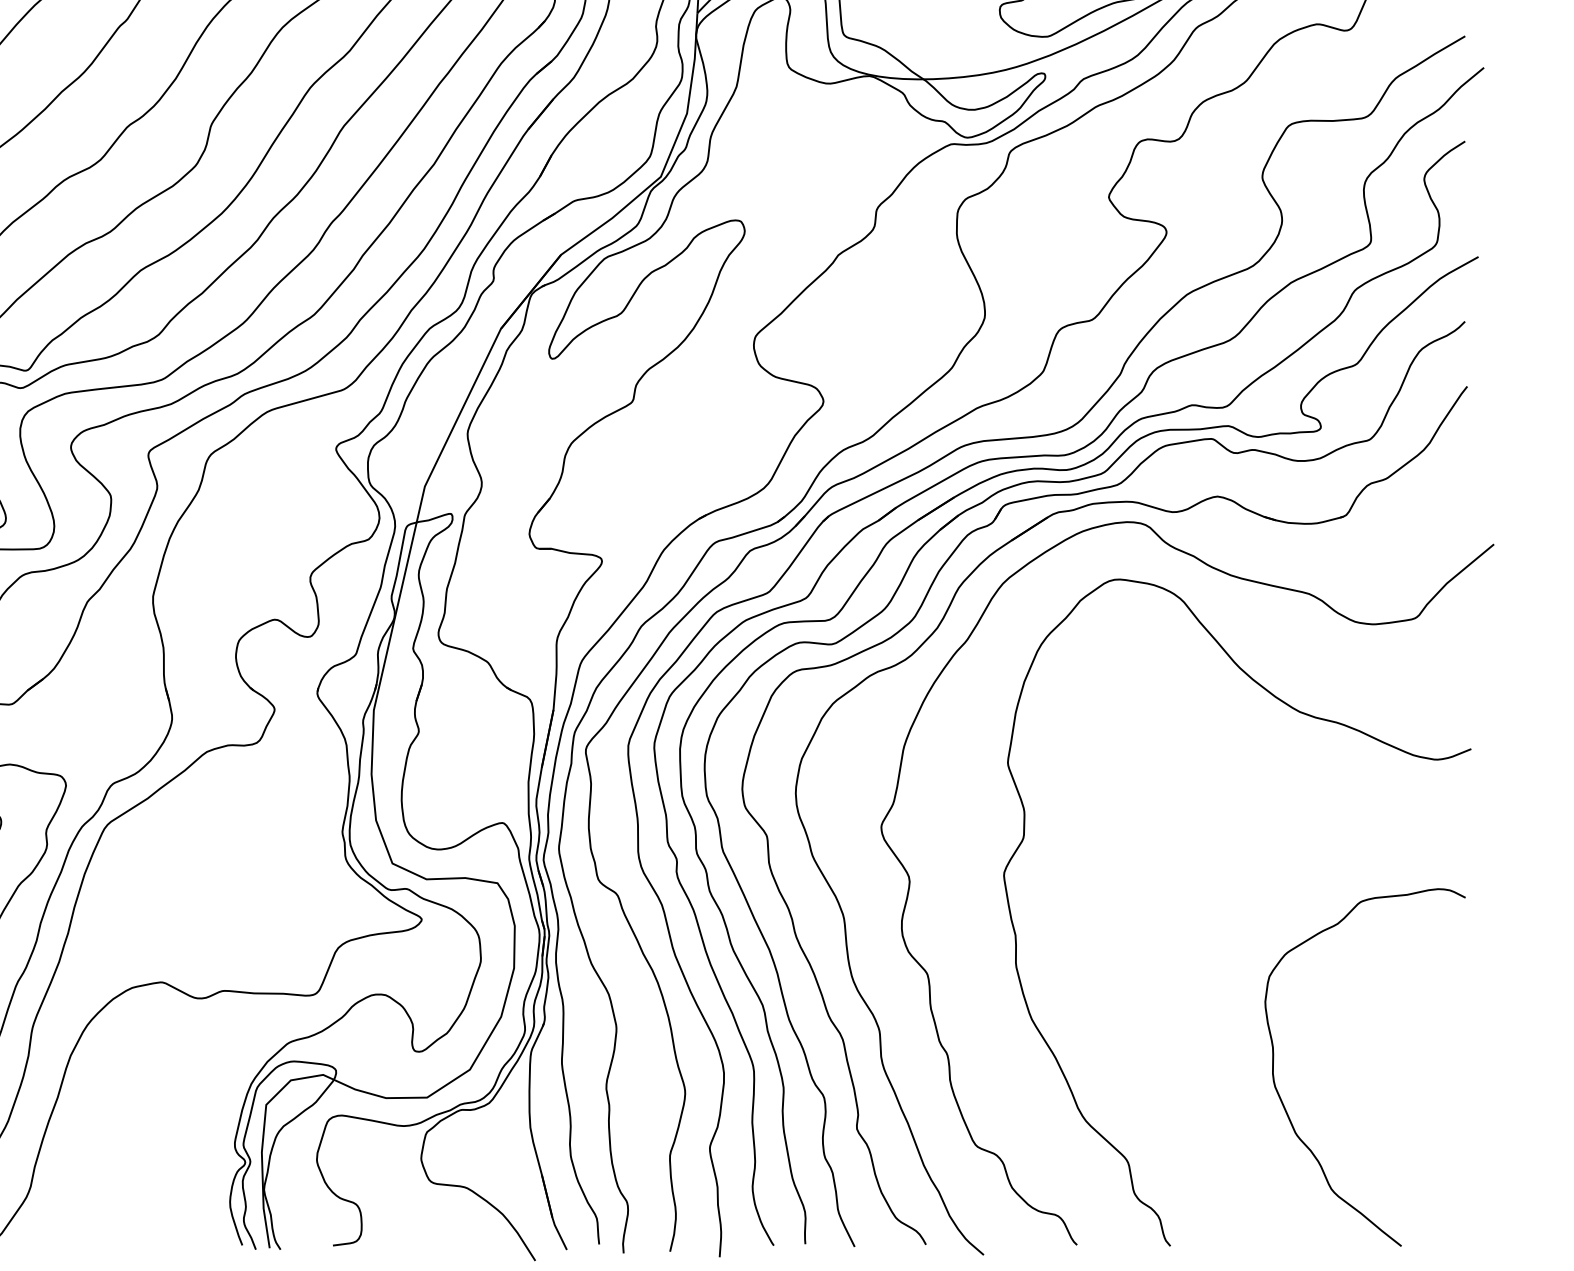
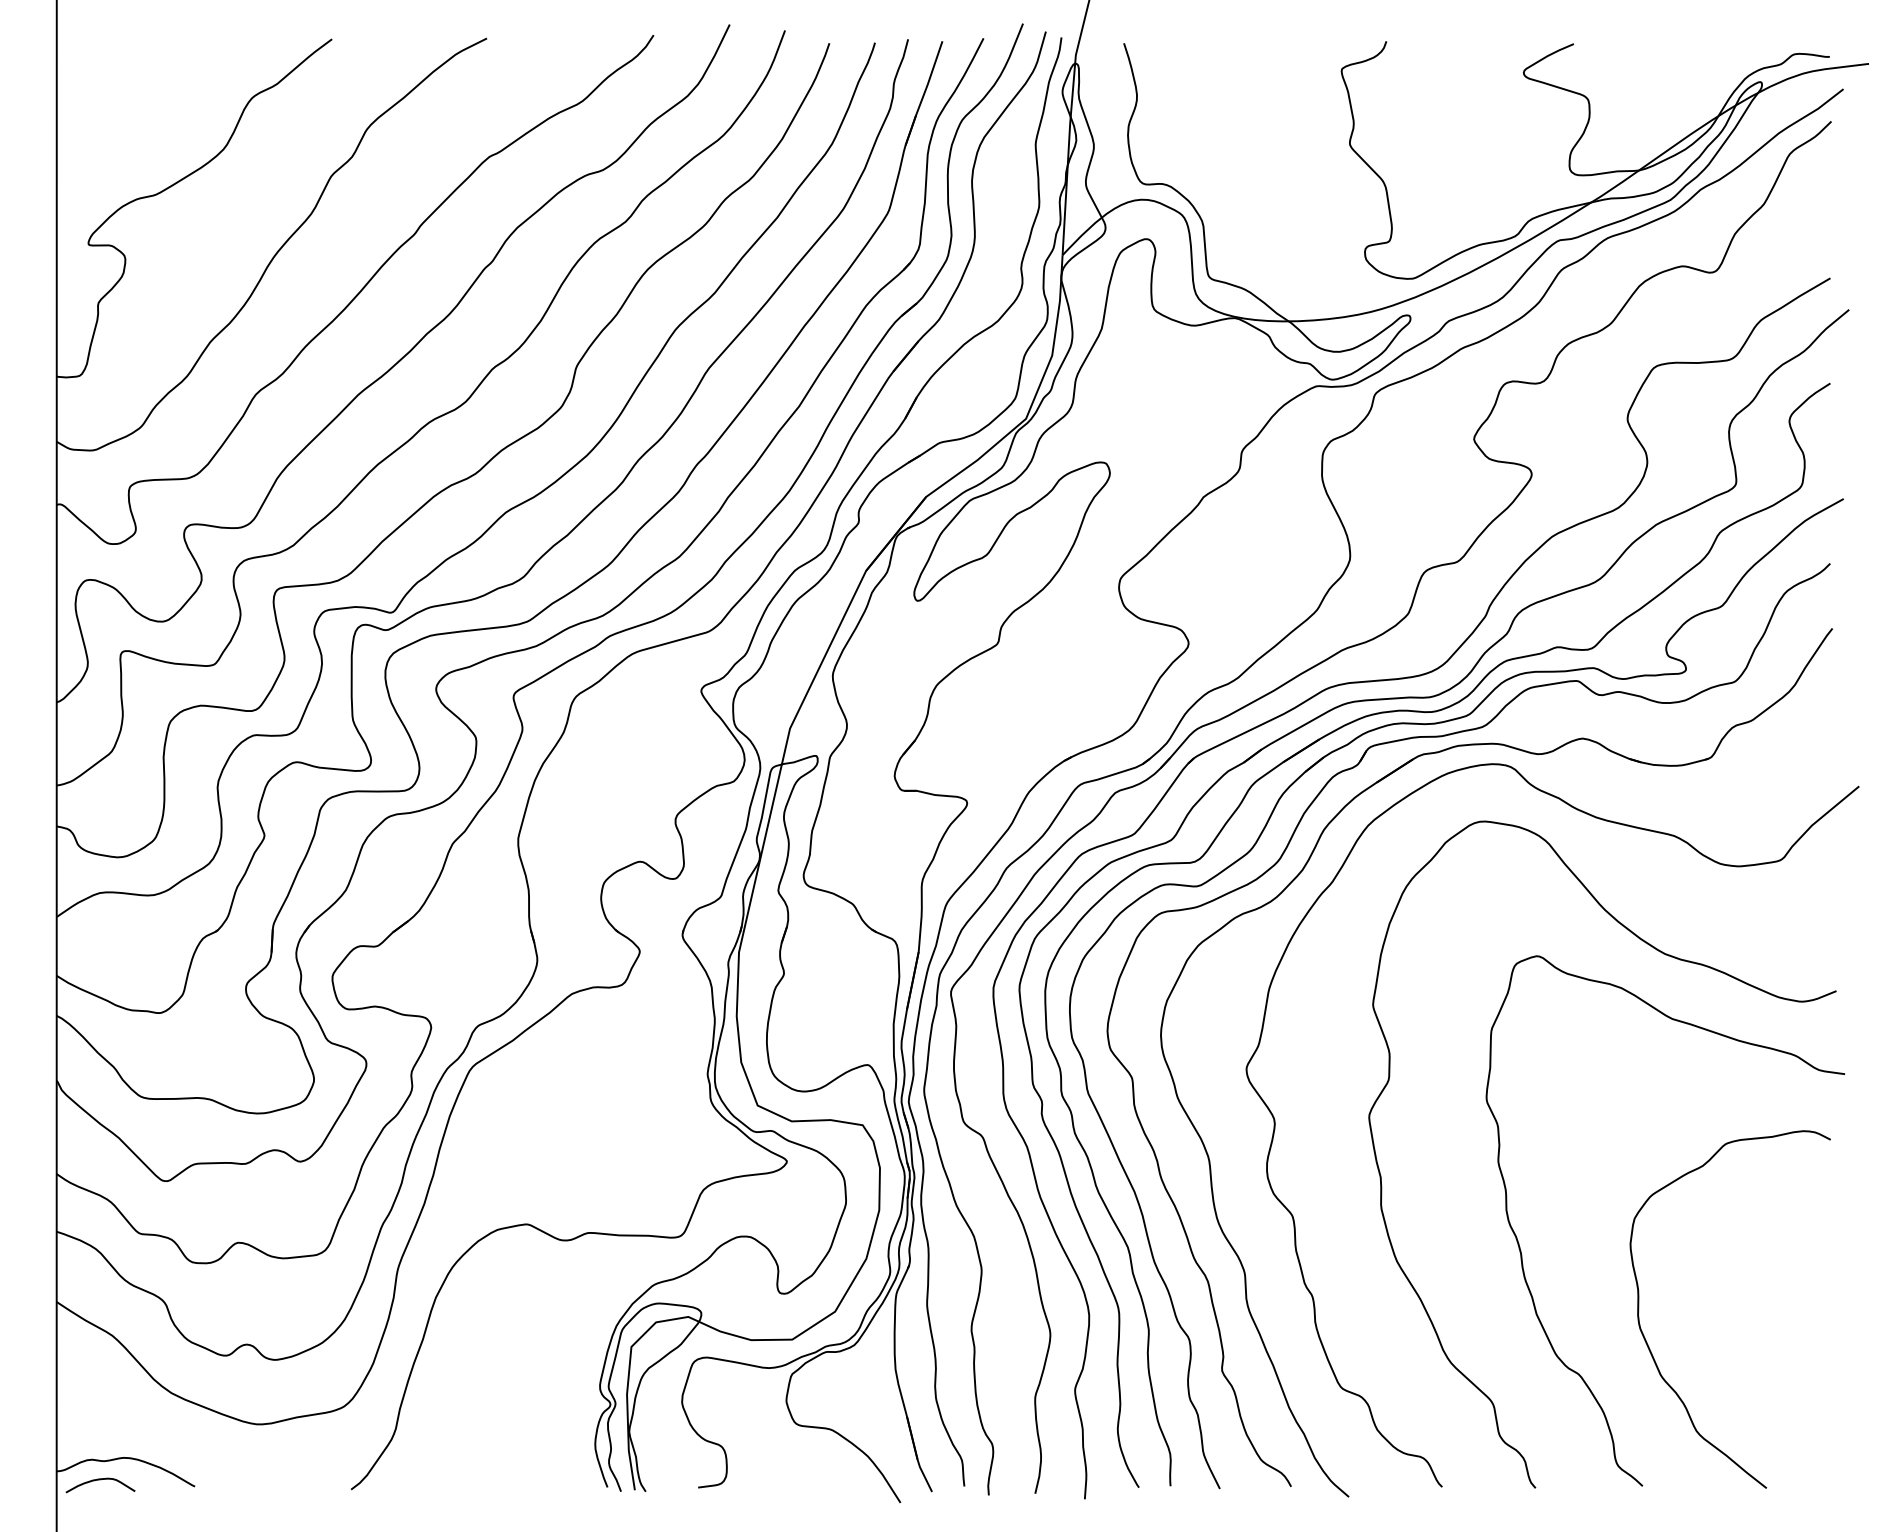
curve: (1157, 1012) -> (1522, 1254), added

